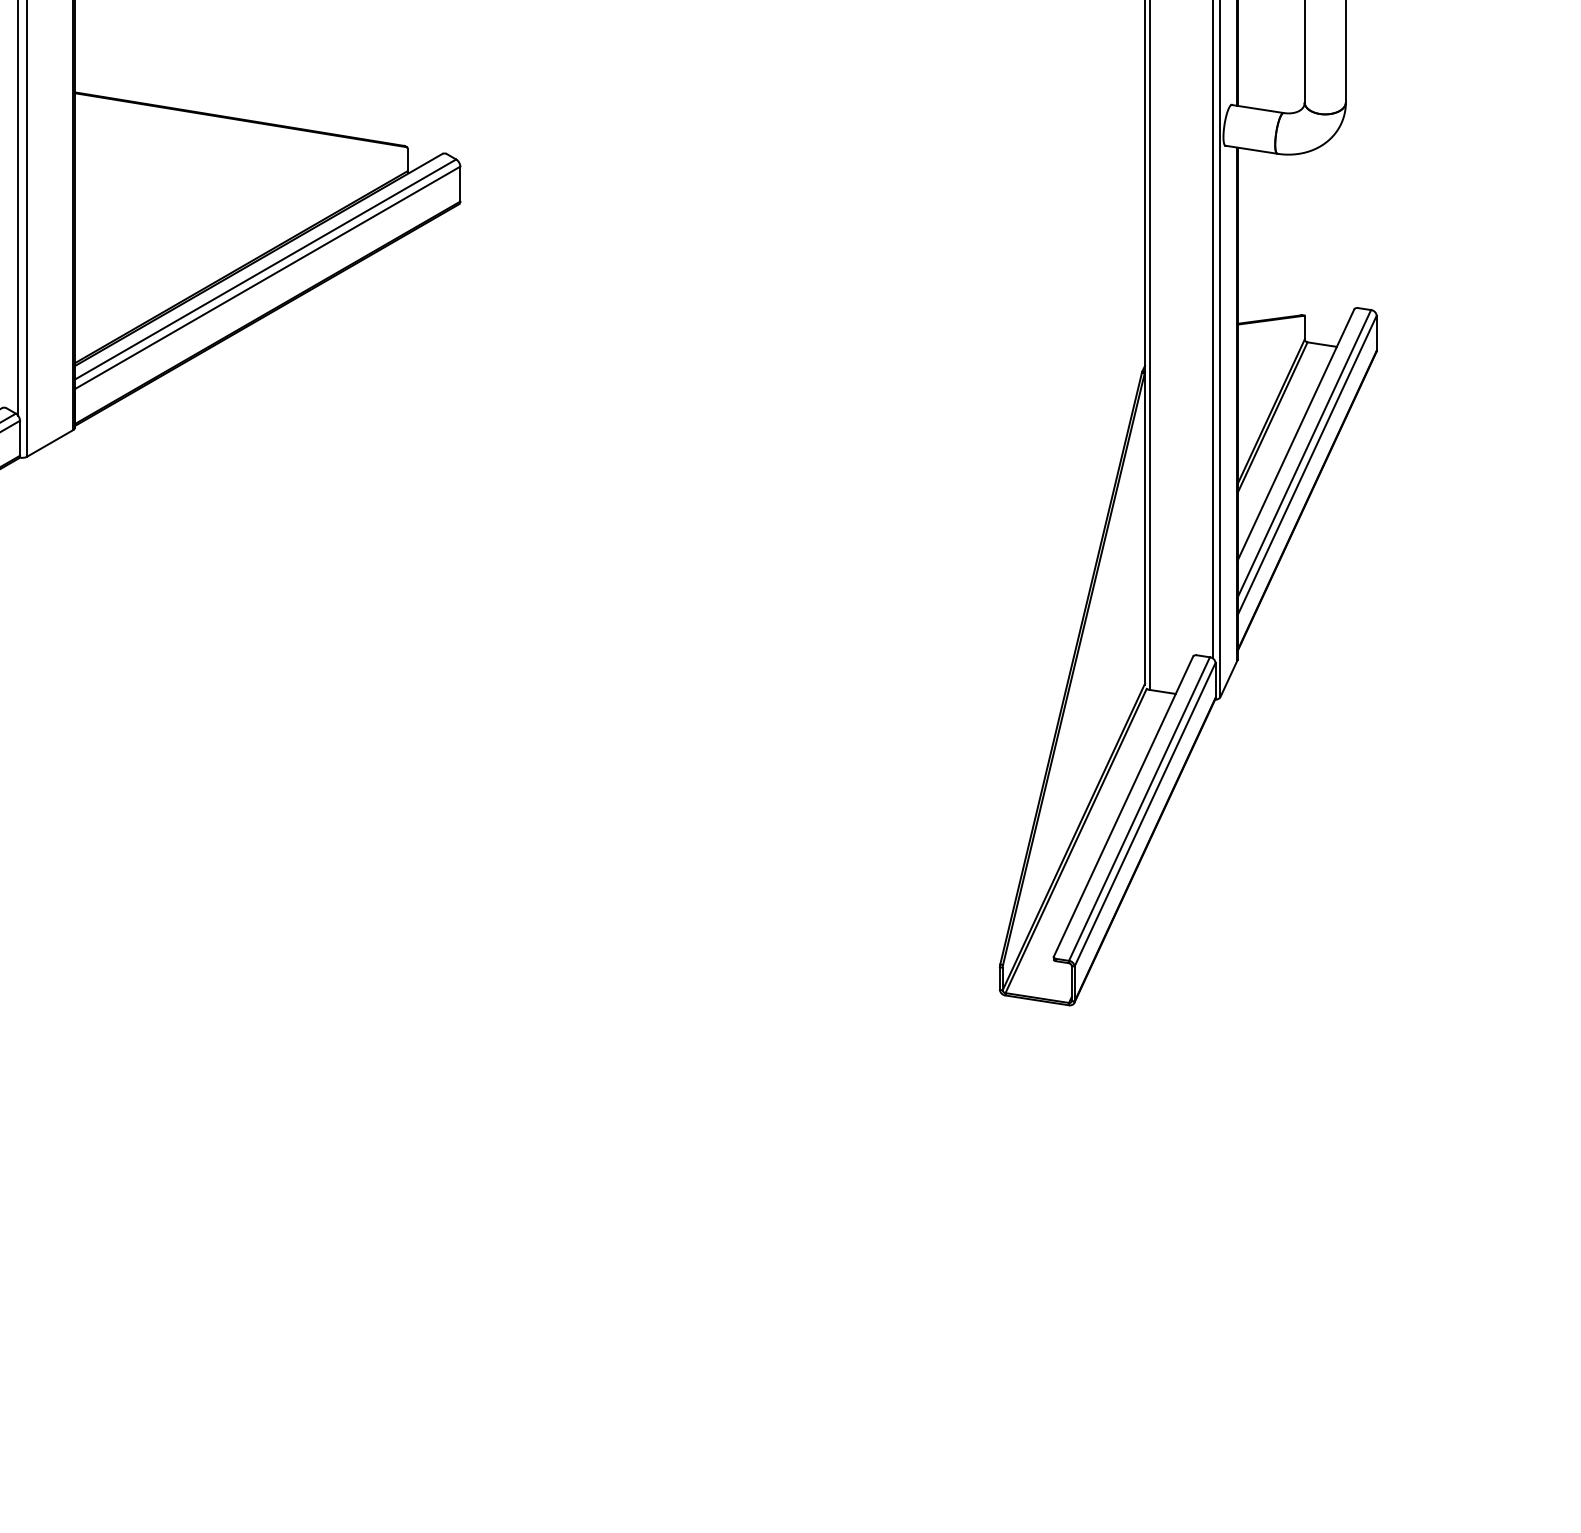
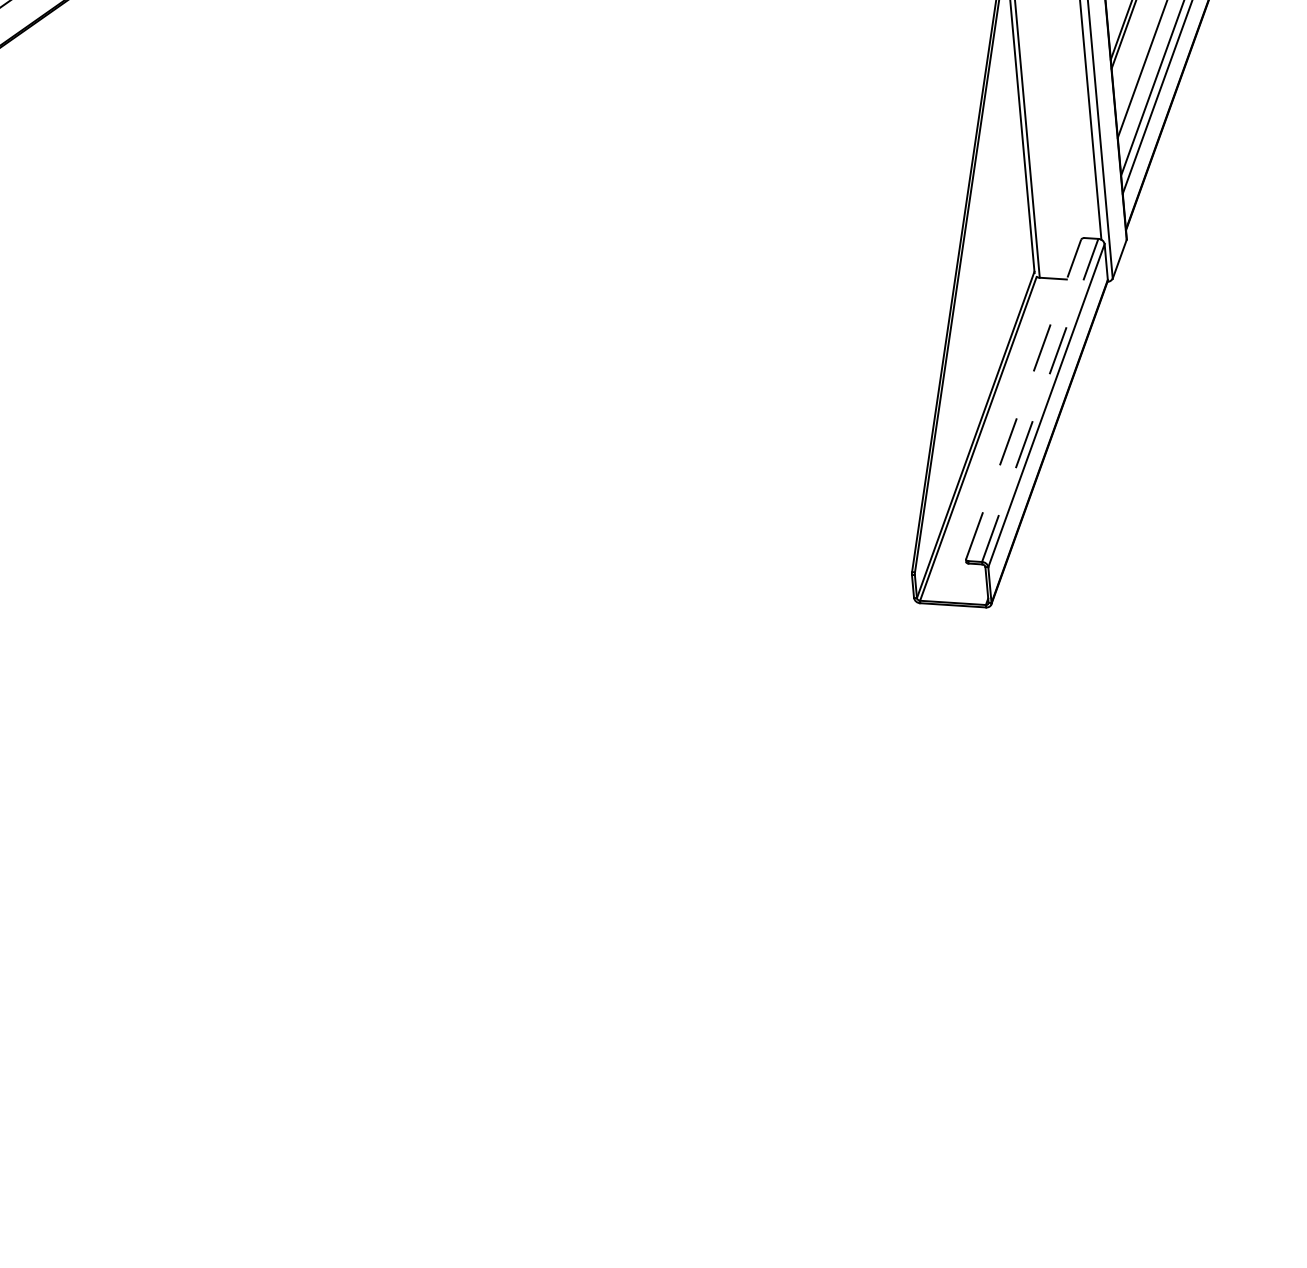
line: (1123, 806) -> (1023, 399), solid -> dashed
line: (1139, 808) -> (1040, 399), solid -> dashed

